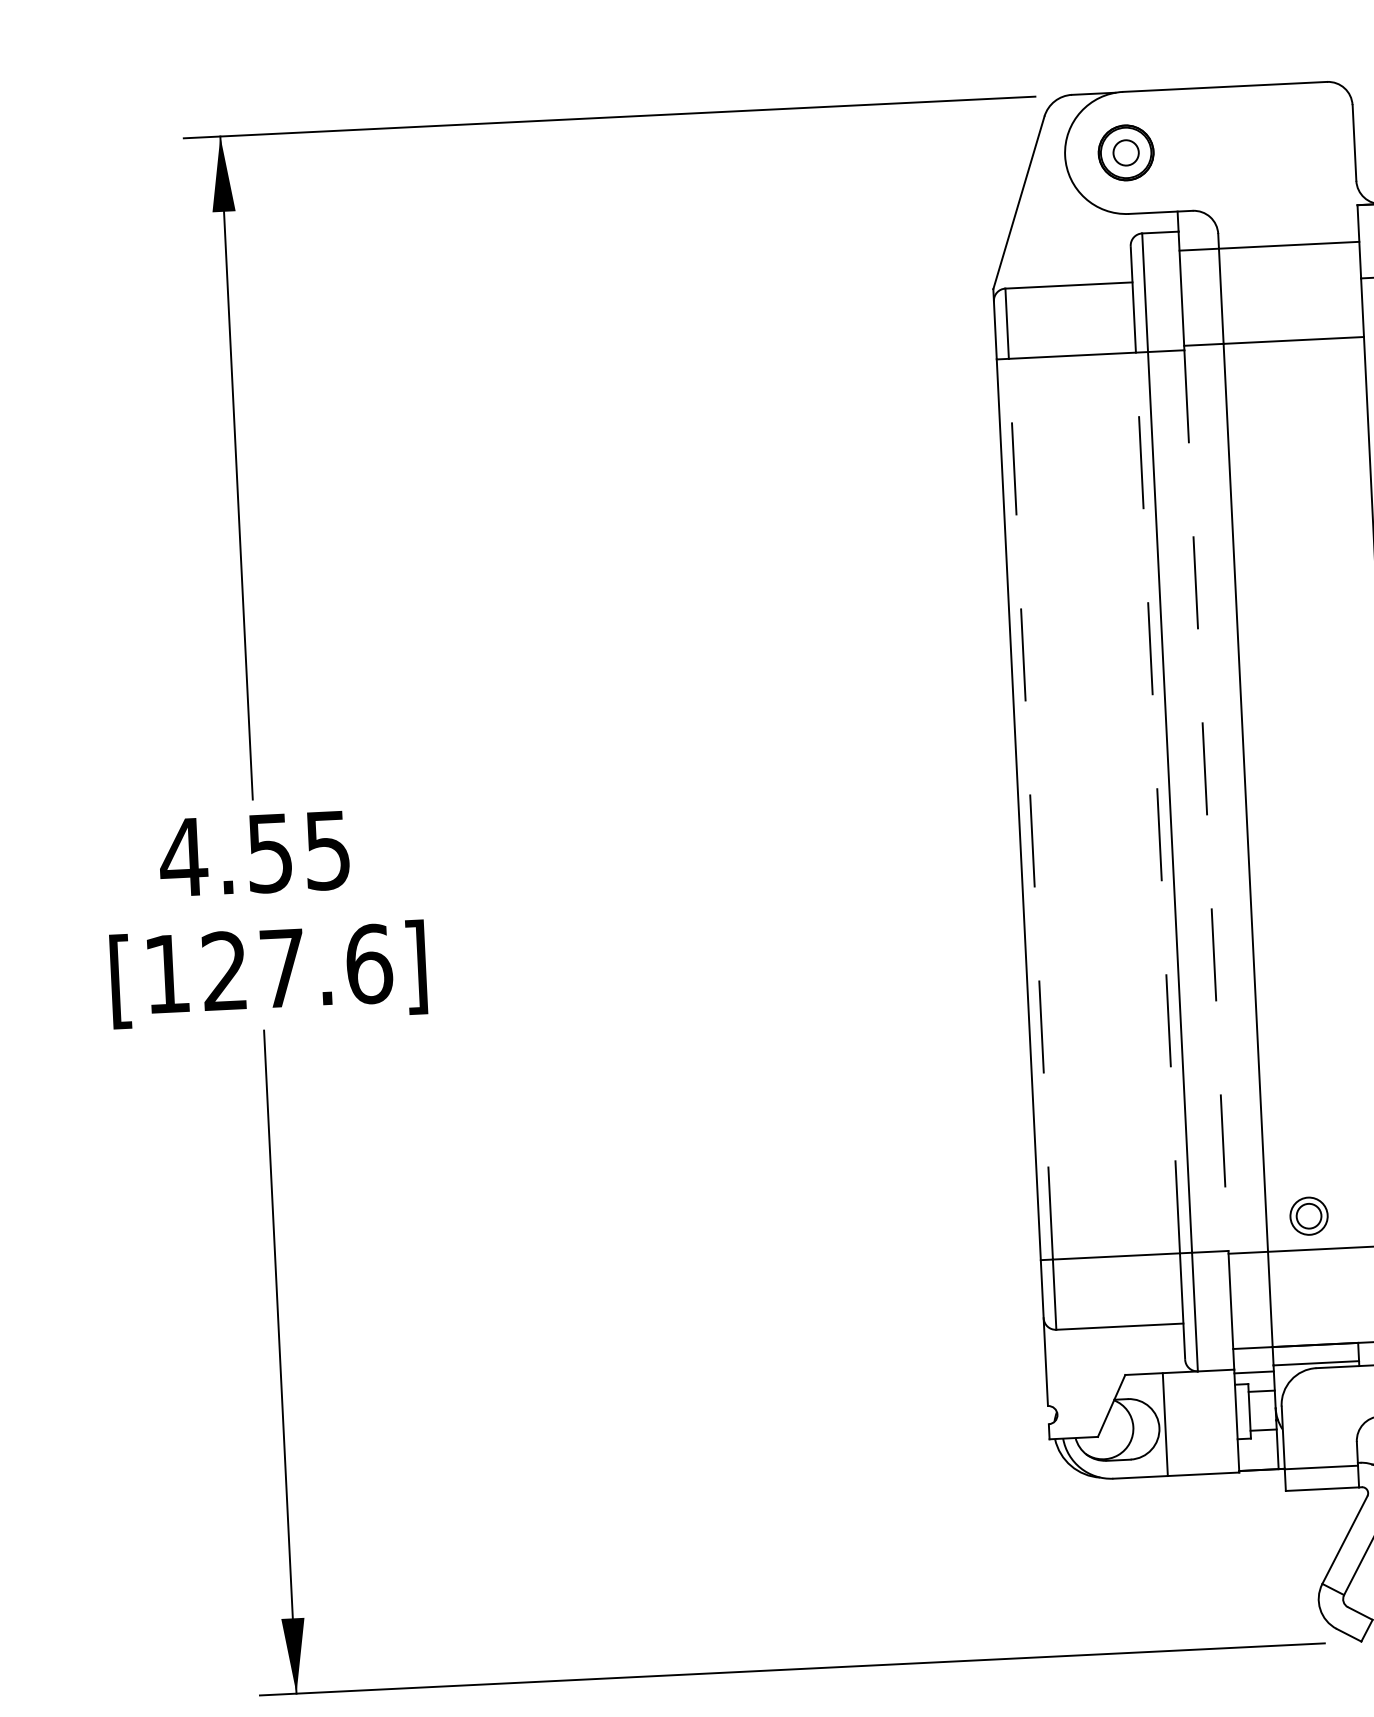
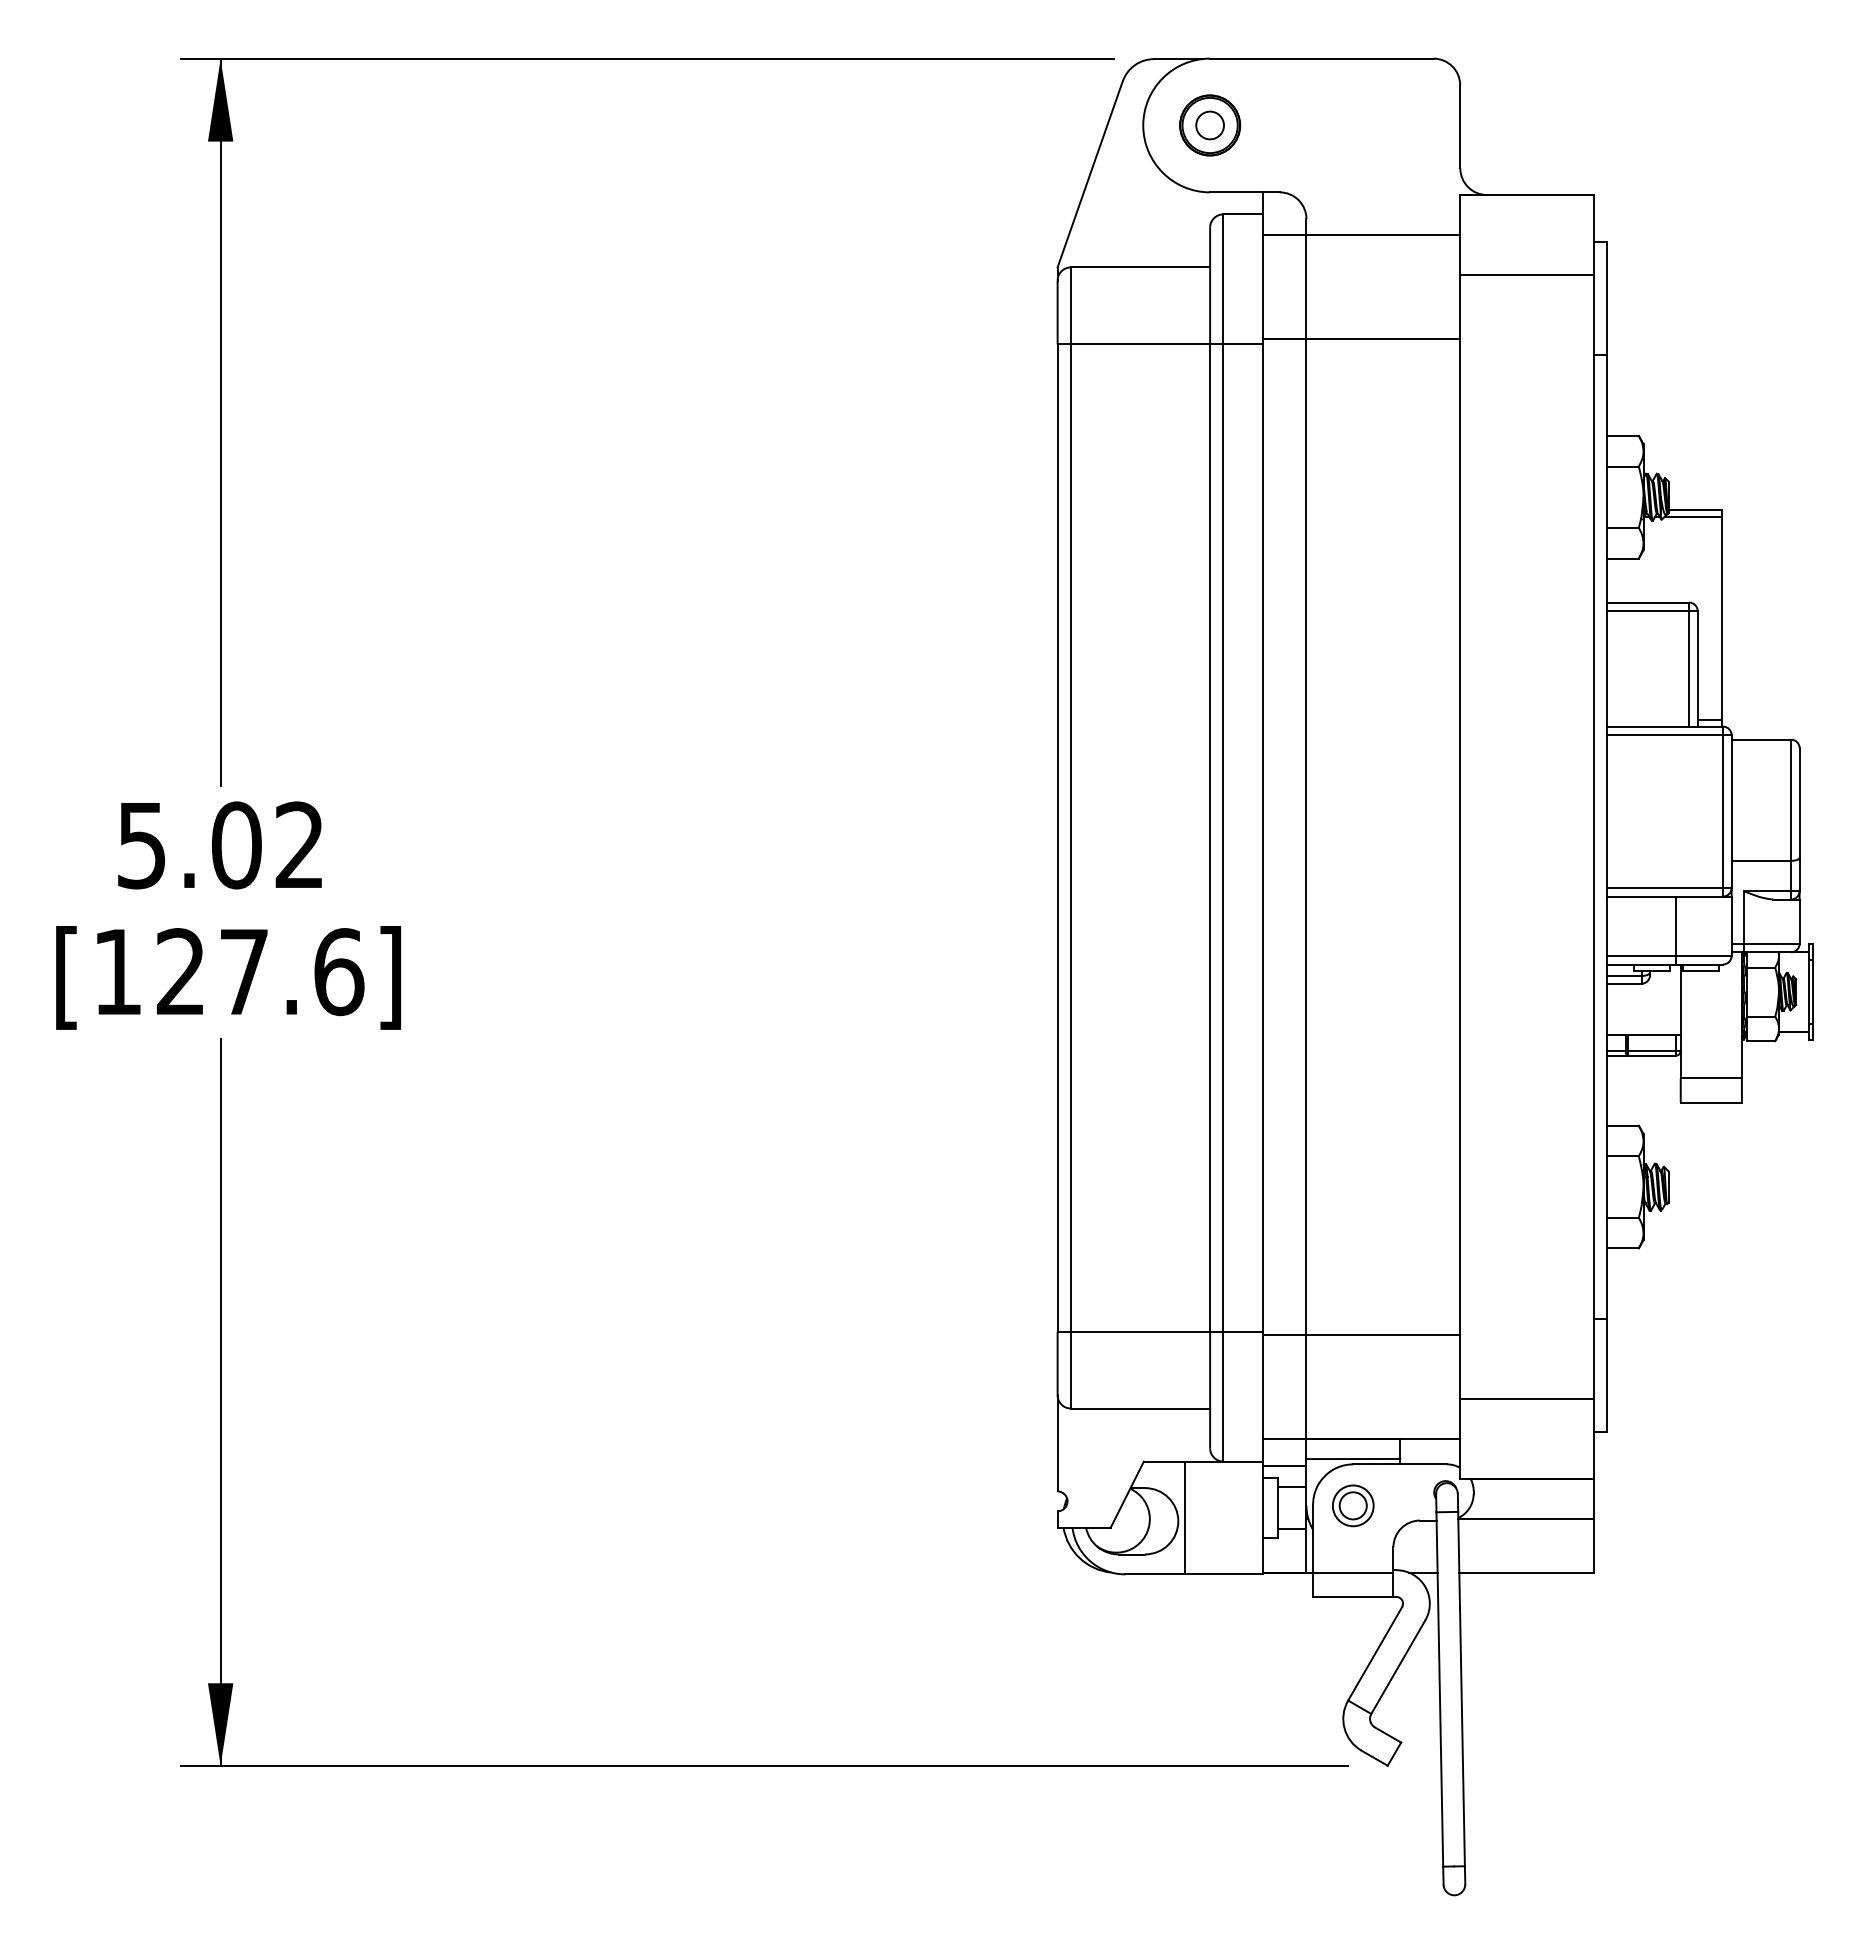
line: (1206, 800) -> (1263, 837), dashed -> solid
line: (1158, 802) -> (1210, 837), dashed -> solid
line: (1030, 808) -> (1070, 837), dashed -> solid
text: (254, 854) -> (219, 845), 4.55 -> 5.02
part: (1309, 1215) -> (1353, 1505), moved

